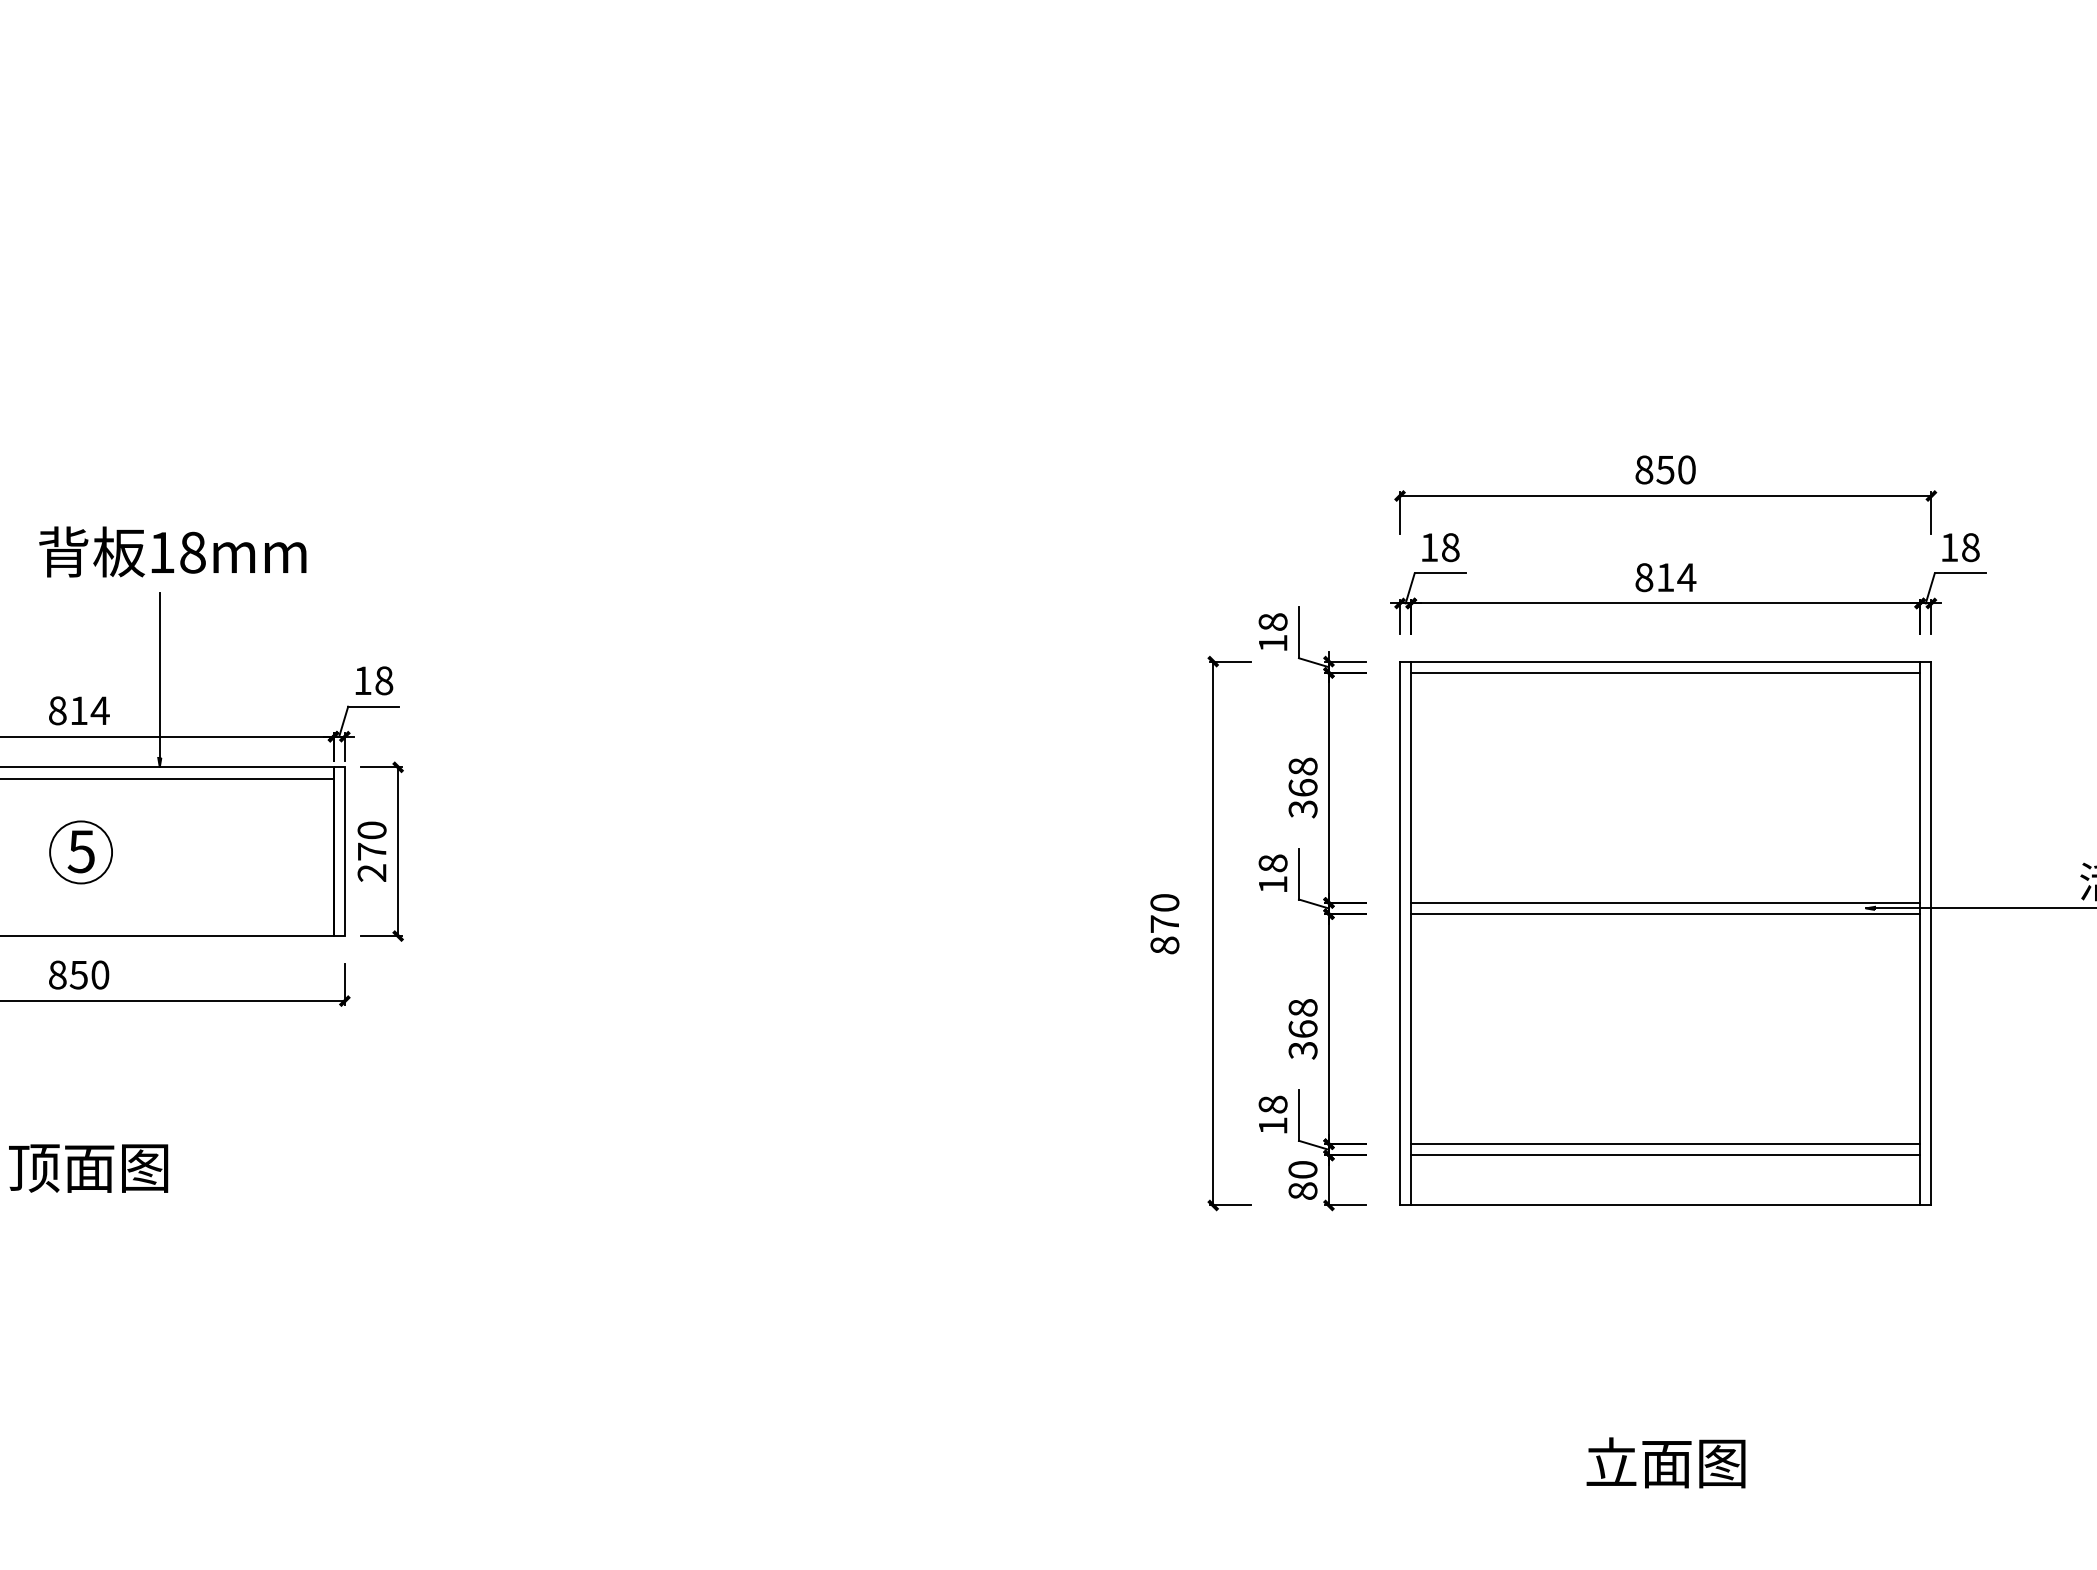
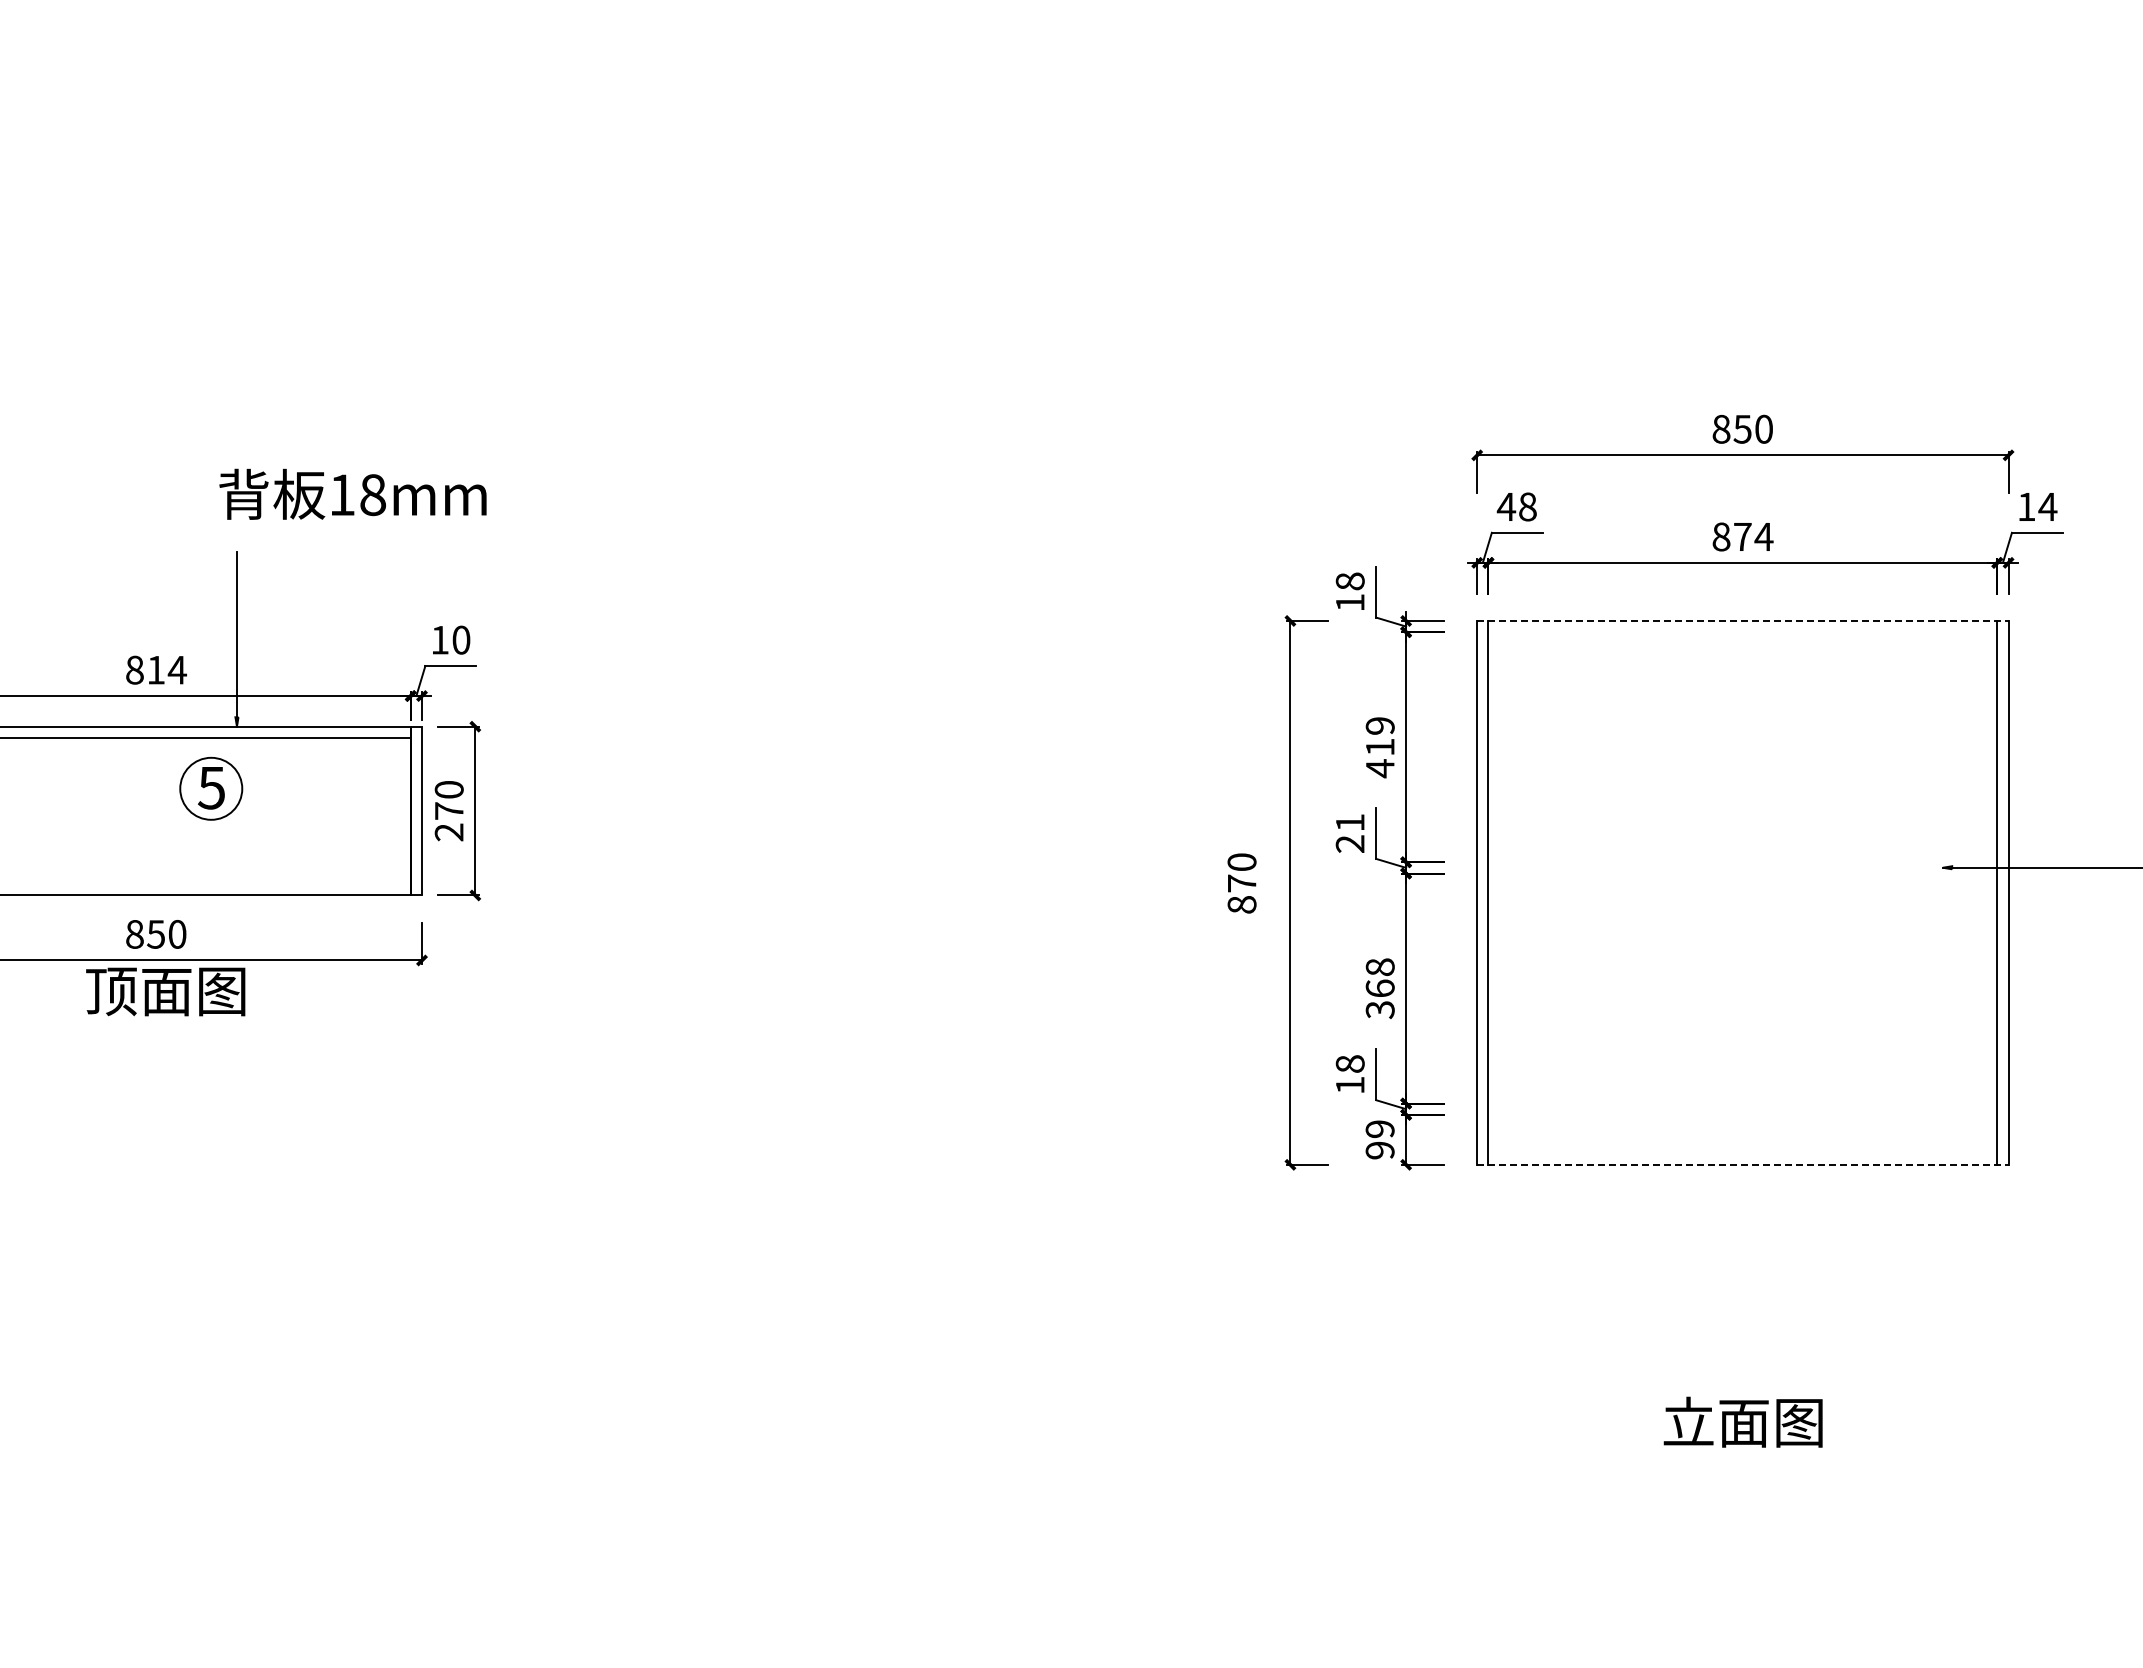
text: (1429, 547) -> (1506, 506), 18 -> 48
text: (1970, 547) -> (2047, 506), 18 -> 14
text: (172, 551) -> (352, 493), moved
text: (1665, 577) -> (1742, 536), 814 -> 874
line: (1665, 661) -> (1742, 620), solid -> dashed
line: (1665, 673) -> (1742, 632), removed
text: (384, 681) -> (461, 640), 18 -> 10
text: (1302, 788) -> (1379, 747), 368 -> 419
part: (81, 852) -> (211, 788), moved
text: (1272, 873) -> (1349, 832), 18 -> 21
line: (1665, 903) -> (1742, 862), removed
line: (1665, 914) -> (1742, 873), removed
line: (1665, 1144) -> (1742, 1103), removed
line: (1665, 1155) -> (1742, 1114), removed
text: (88, 1168) -> (165, 991), moved
text: (1302, 1180) -> (1379, 1139), 80 -> 99
line: (1665, 1205) -> (1742, 1164), solid -> dashed

